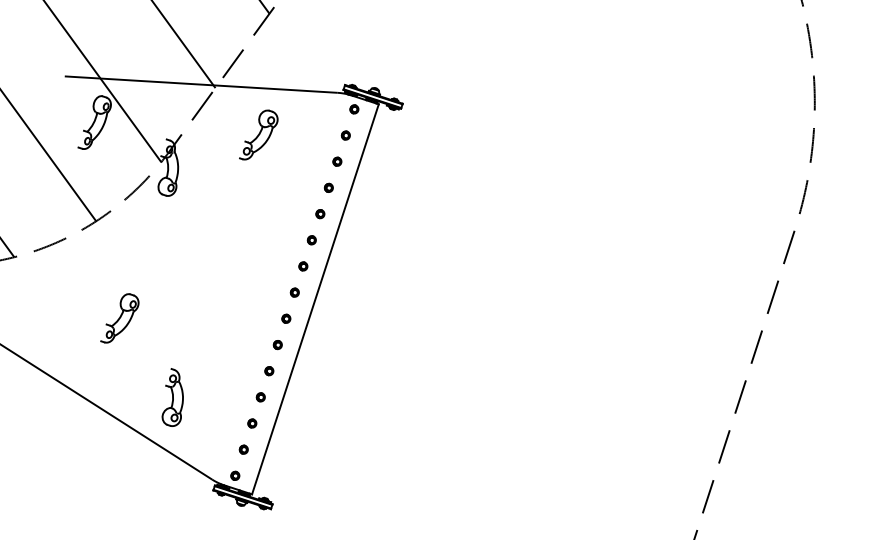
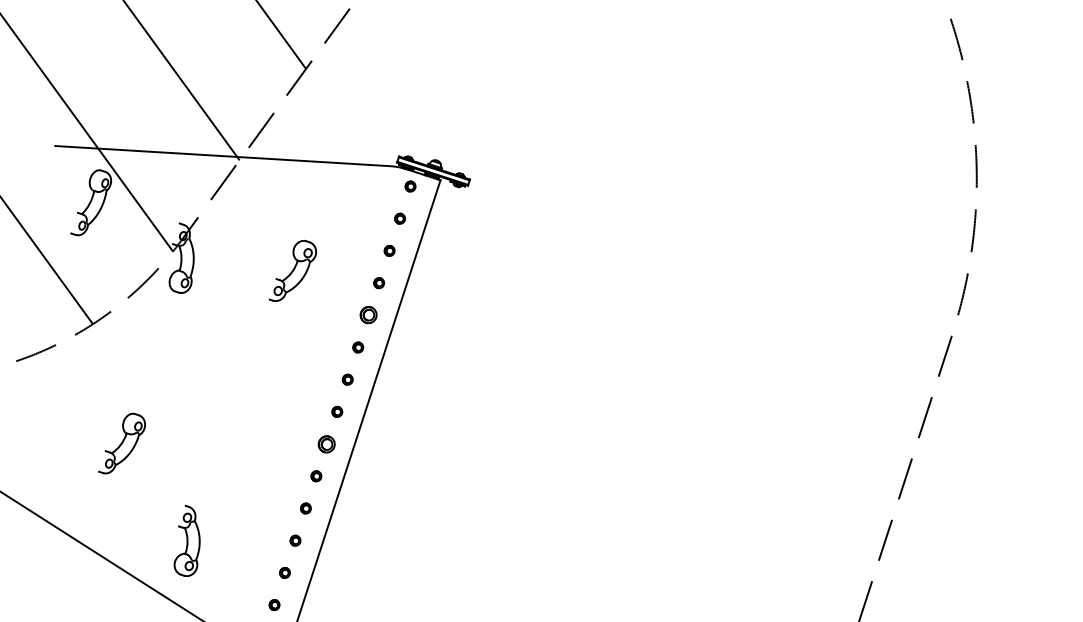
part: (258, 134) -> (292, 270), moved
part: (320, 214) -> (368, 315), size x1.6
part: (286, 318) -> (327, 443), size x1.6

